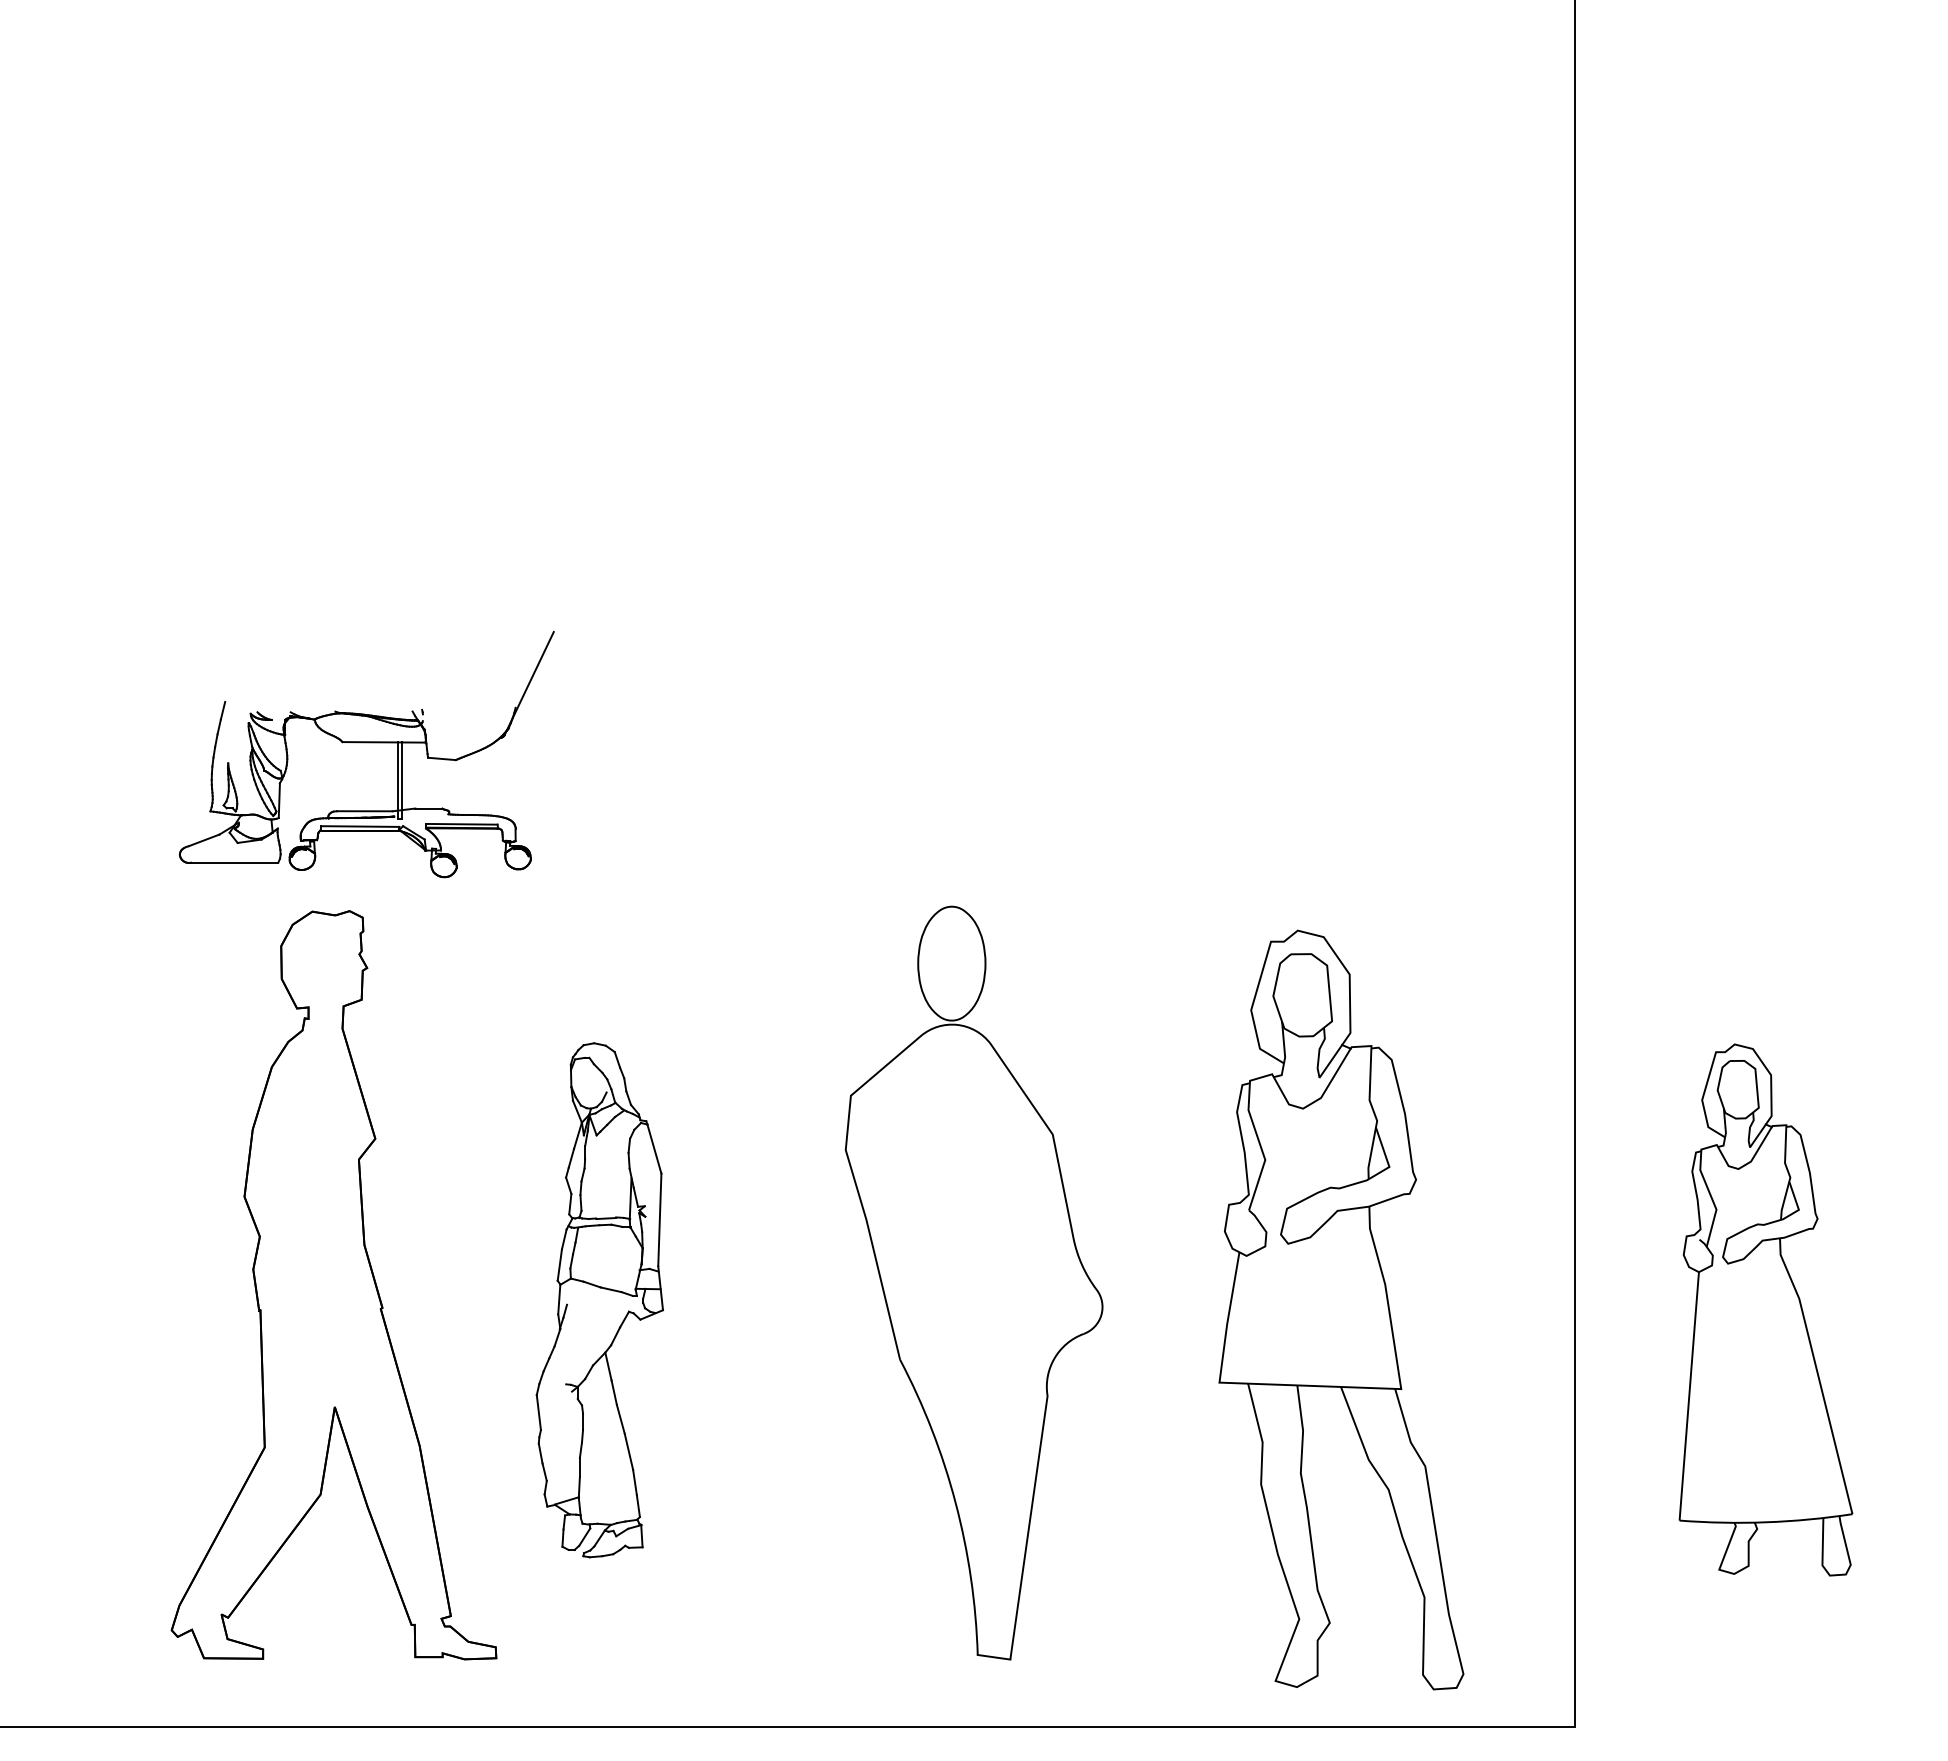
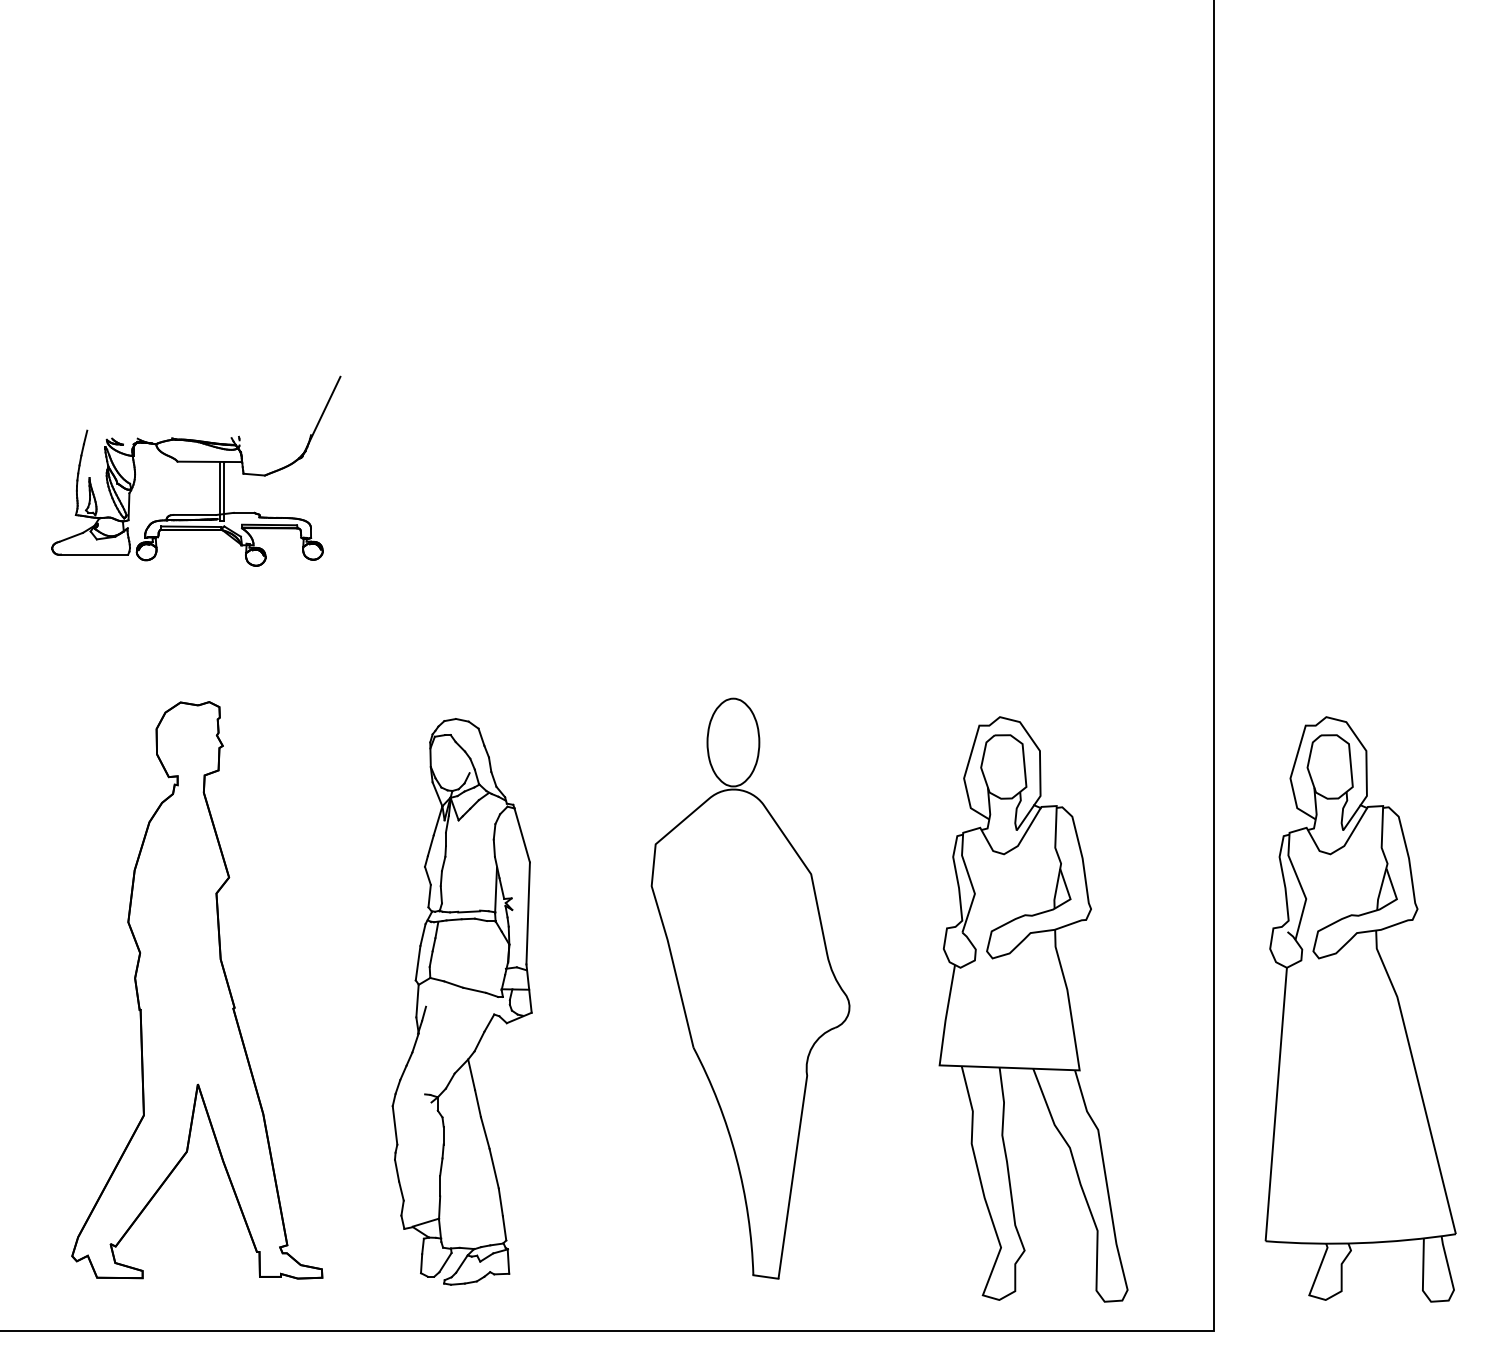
part: (366, 743) -> (196, 462), moved
part: (333, 1285) -> (196, 990), moved
part: (599, 1300) -> (461, 1002), size x1.43
part: (1765, 1309) -> (1360, 1009), size x1.43

